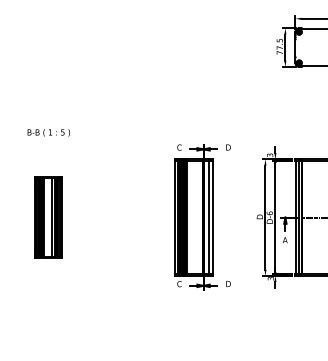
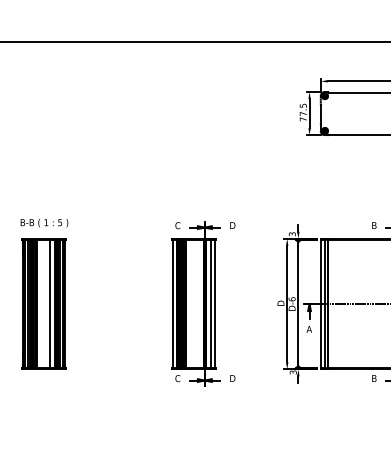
text: (48, 133) -> (44, 223), moved
part: (47, 217) -> (43, 303), size x1.43
part: (202, 217) -> (203, 303), moved

